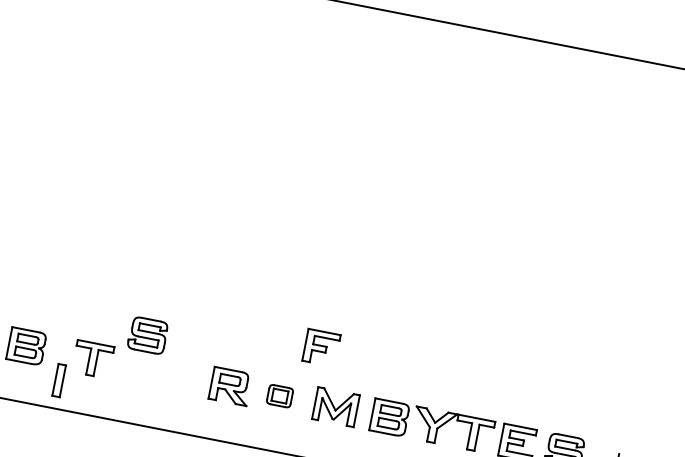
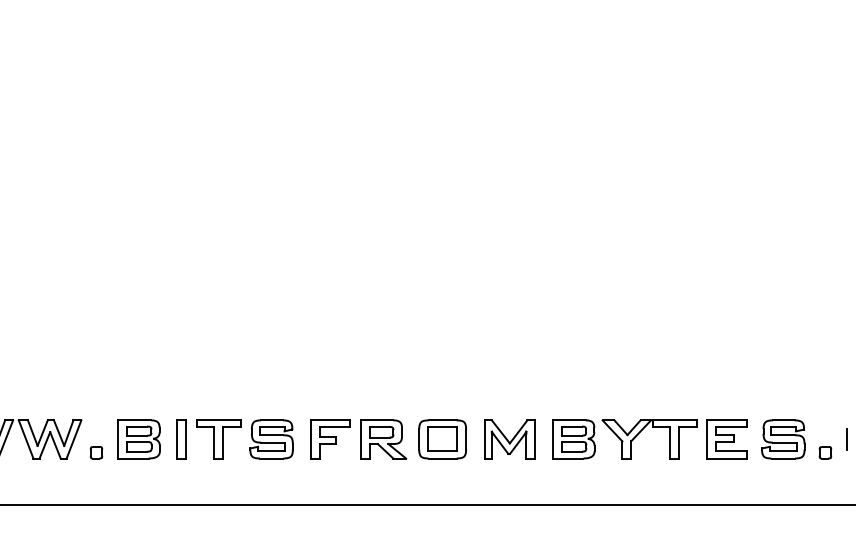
part: (147, 335) -> (271, 439), moved
part: (321, 347) -> (330, 439), moved
part: (59, 380) -> (181, 439), moved
part: (279, 396) -> (442, 439), size x1.67

